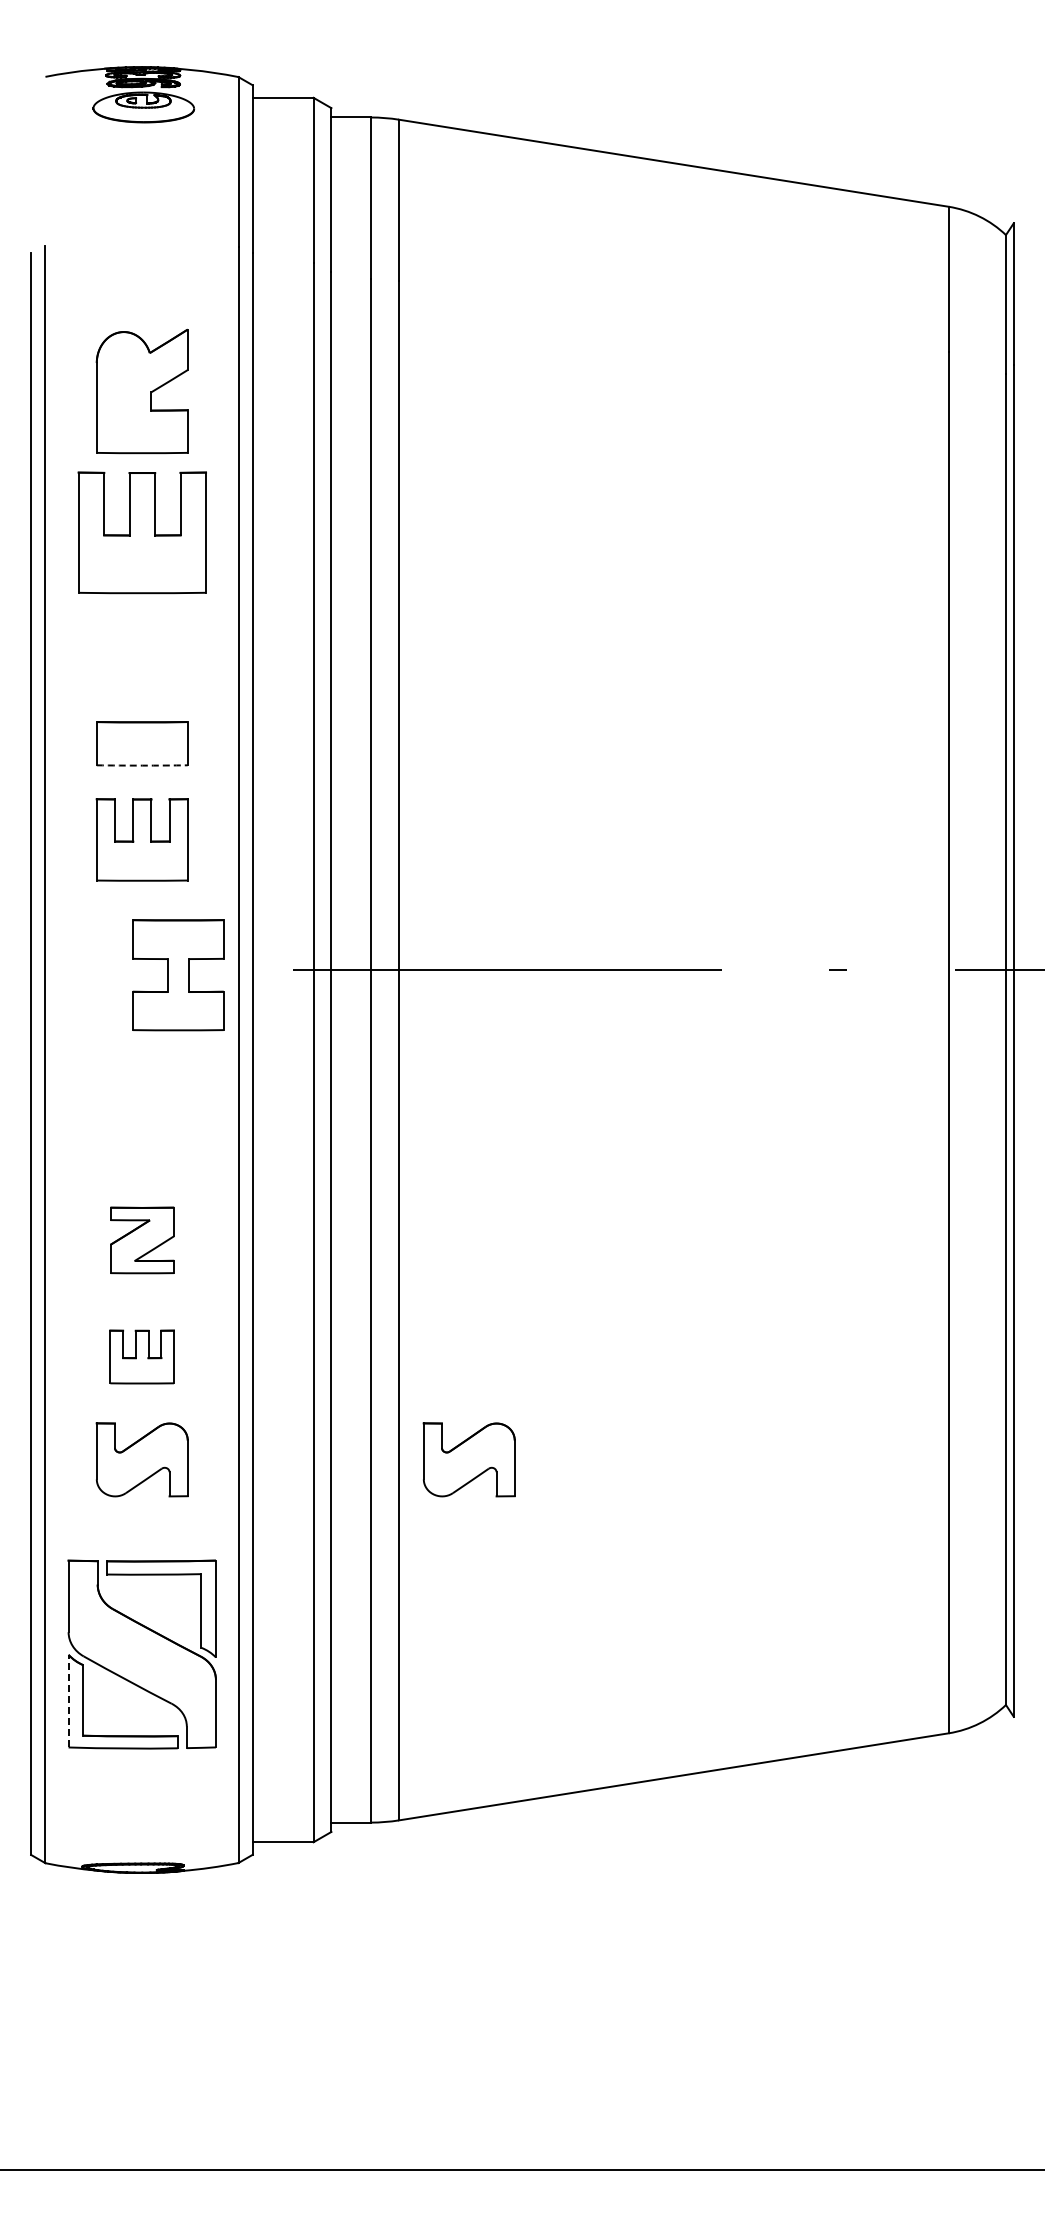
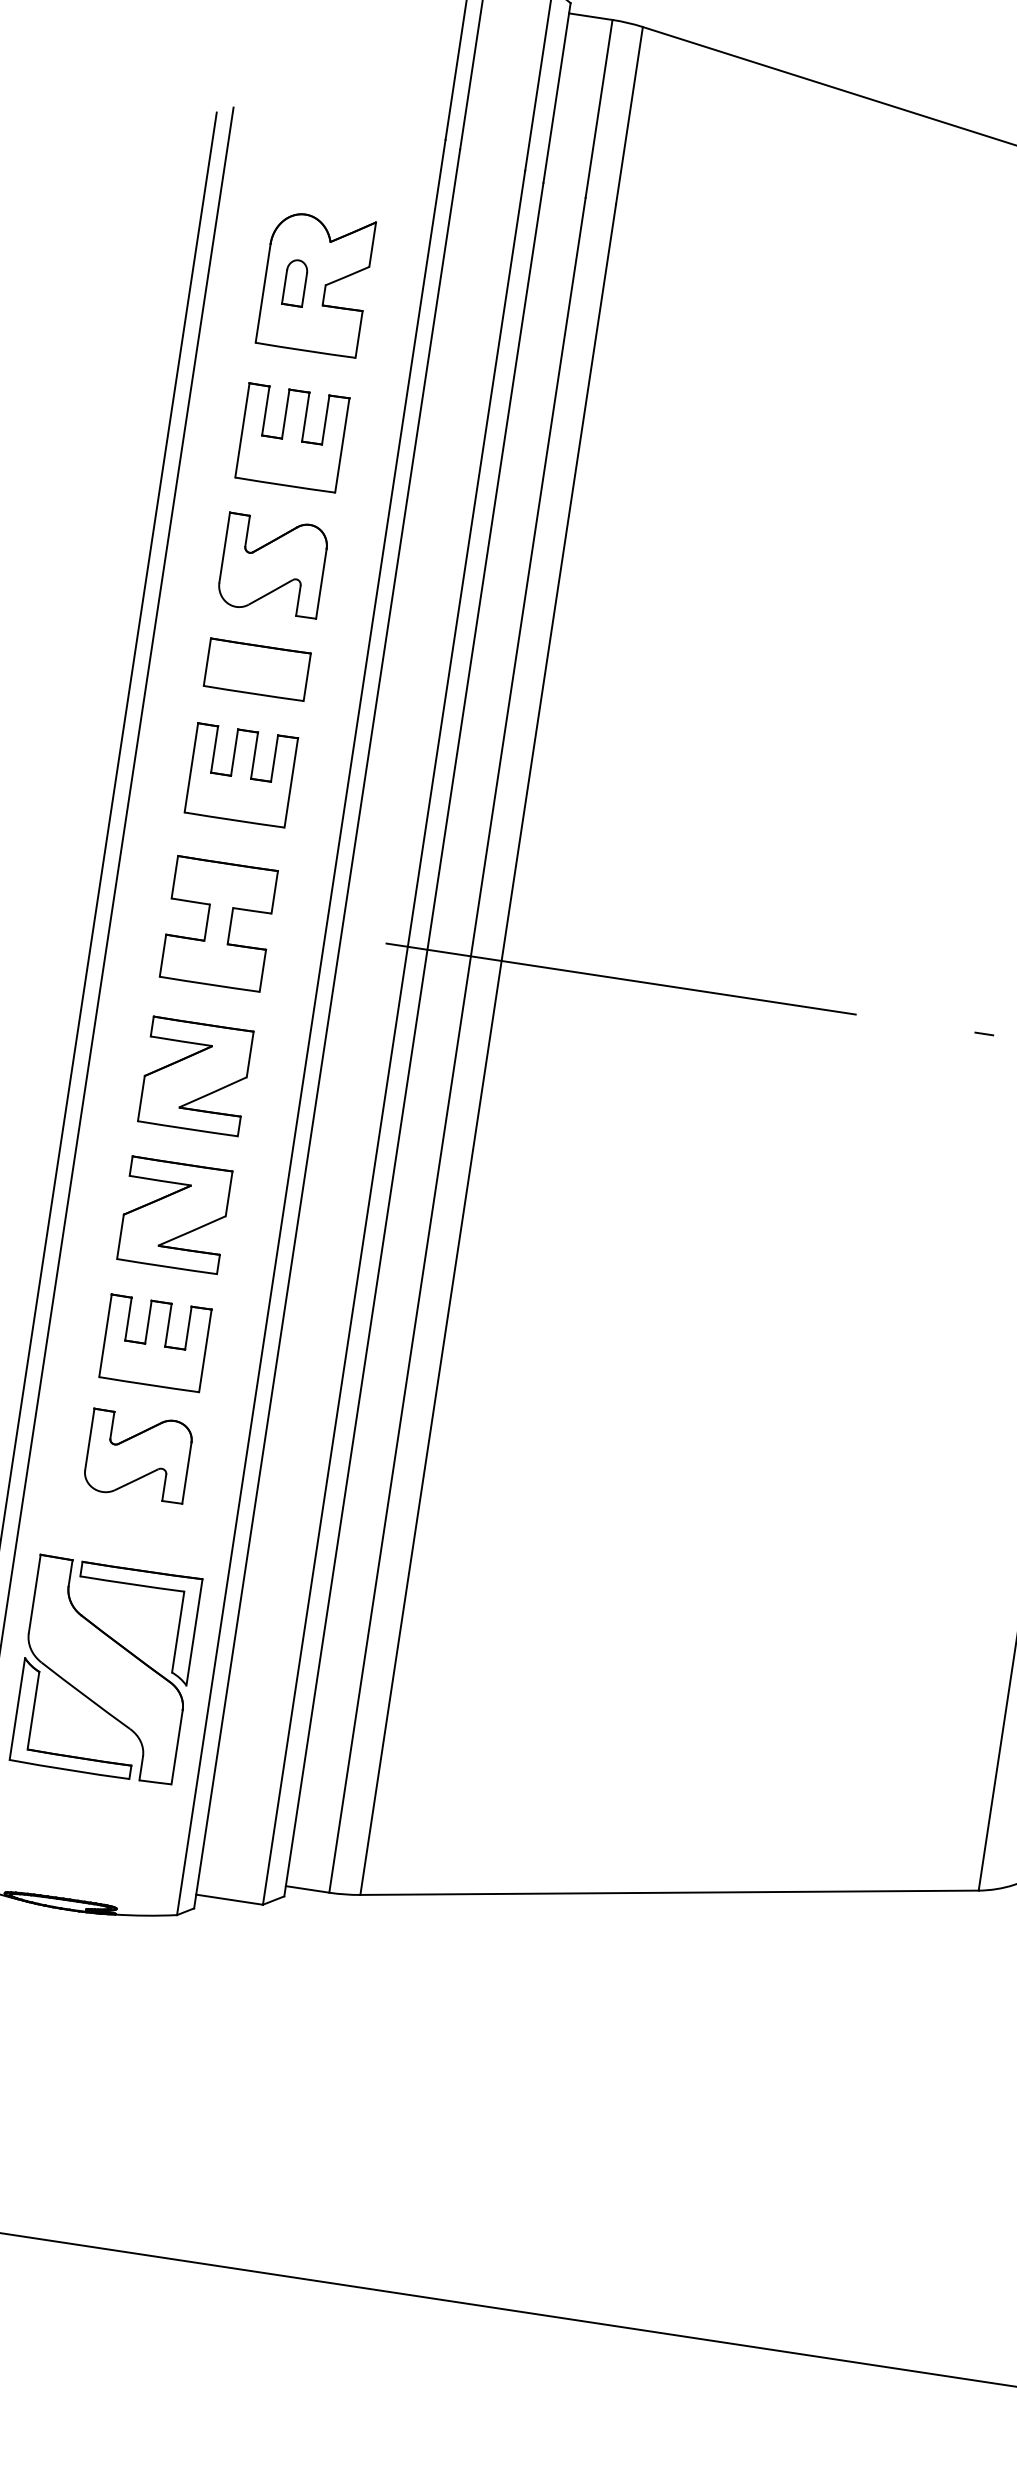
part: (124, 393) -> (295, 282), added
part: (141, 532) -> (291, 437), size x0.71
part: (141, 648) -> (272, 565), added
arc: (142, 765) -> (253, 693), dashed -> solid
part: (178, 975) -> (219, 924), moved
part: (142, 1113) -> (196, 1075), added
part: (142, 1240) -> (175, 1215), size x1.43
part: (141, 1356) -> (154, 1342), size x1.43
part: (468, 1459) -> (496, 1510), removed
line: (68, 1700) -> (17, 1708), dashed -> solid

